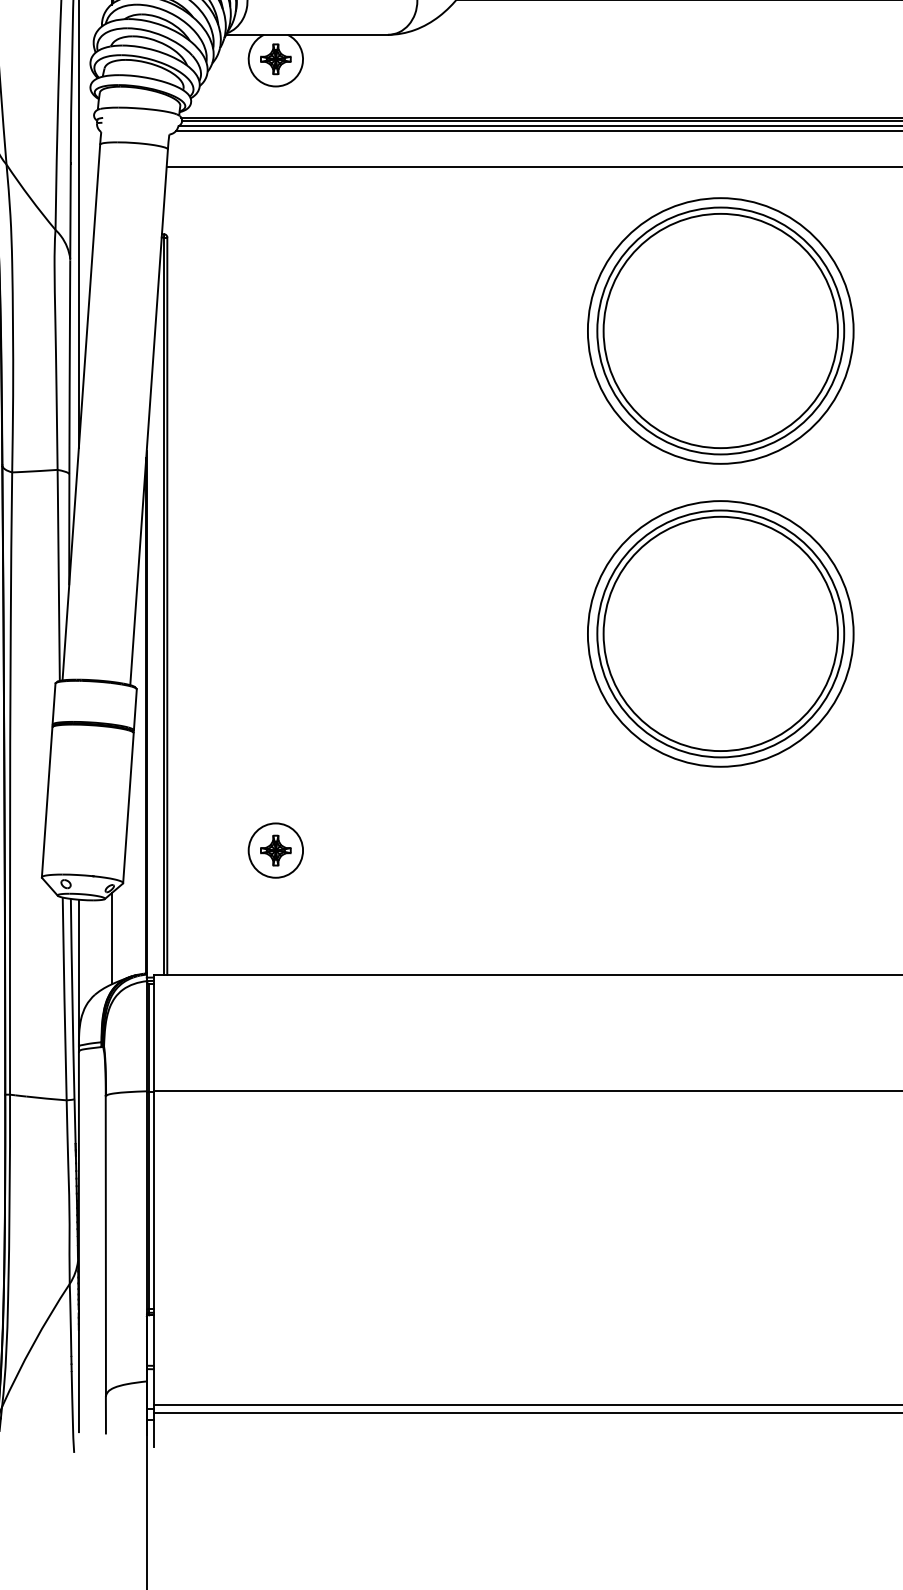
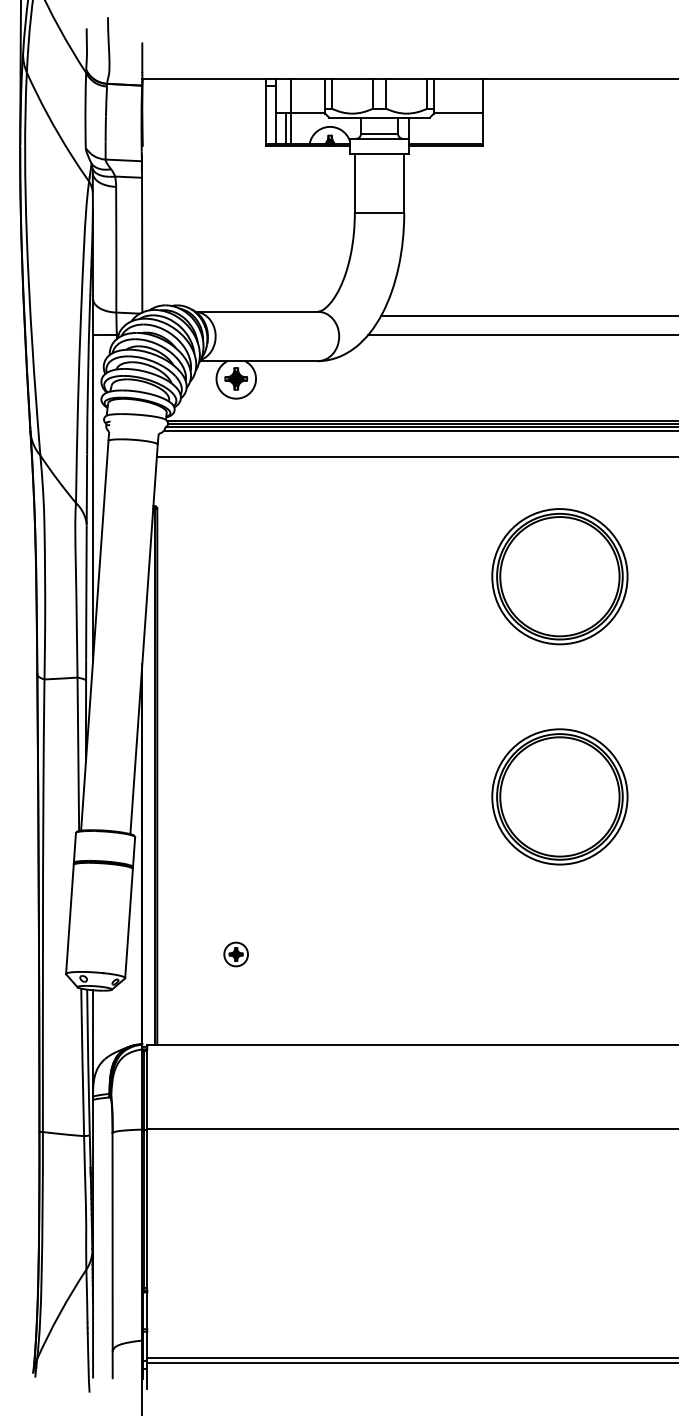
part: (720, 330) -> (559, 576), size x0.7
part: (720, 633) -> (559, 796), size x0.7
part: (274, 850) -> (235, 954), size x0.6
line: (111, 938) -> (116, 1018), removed

